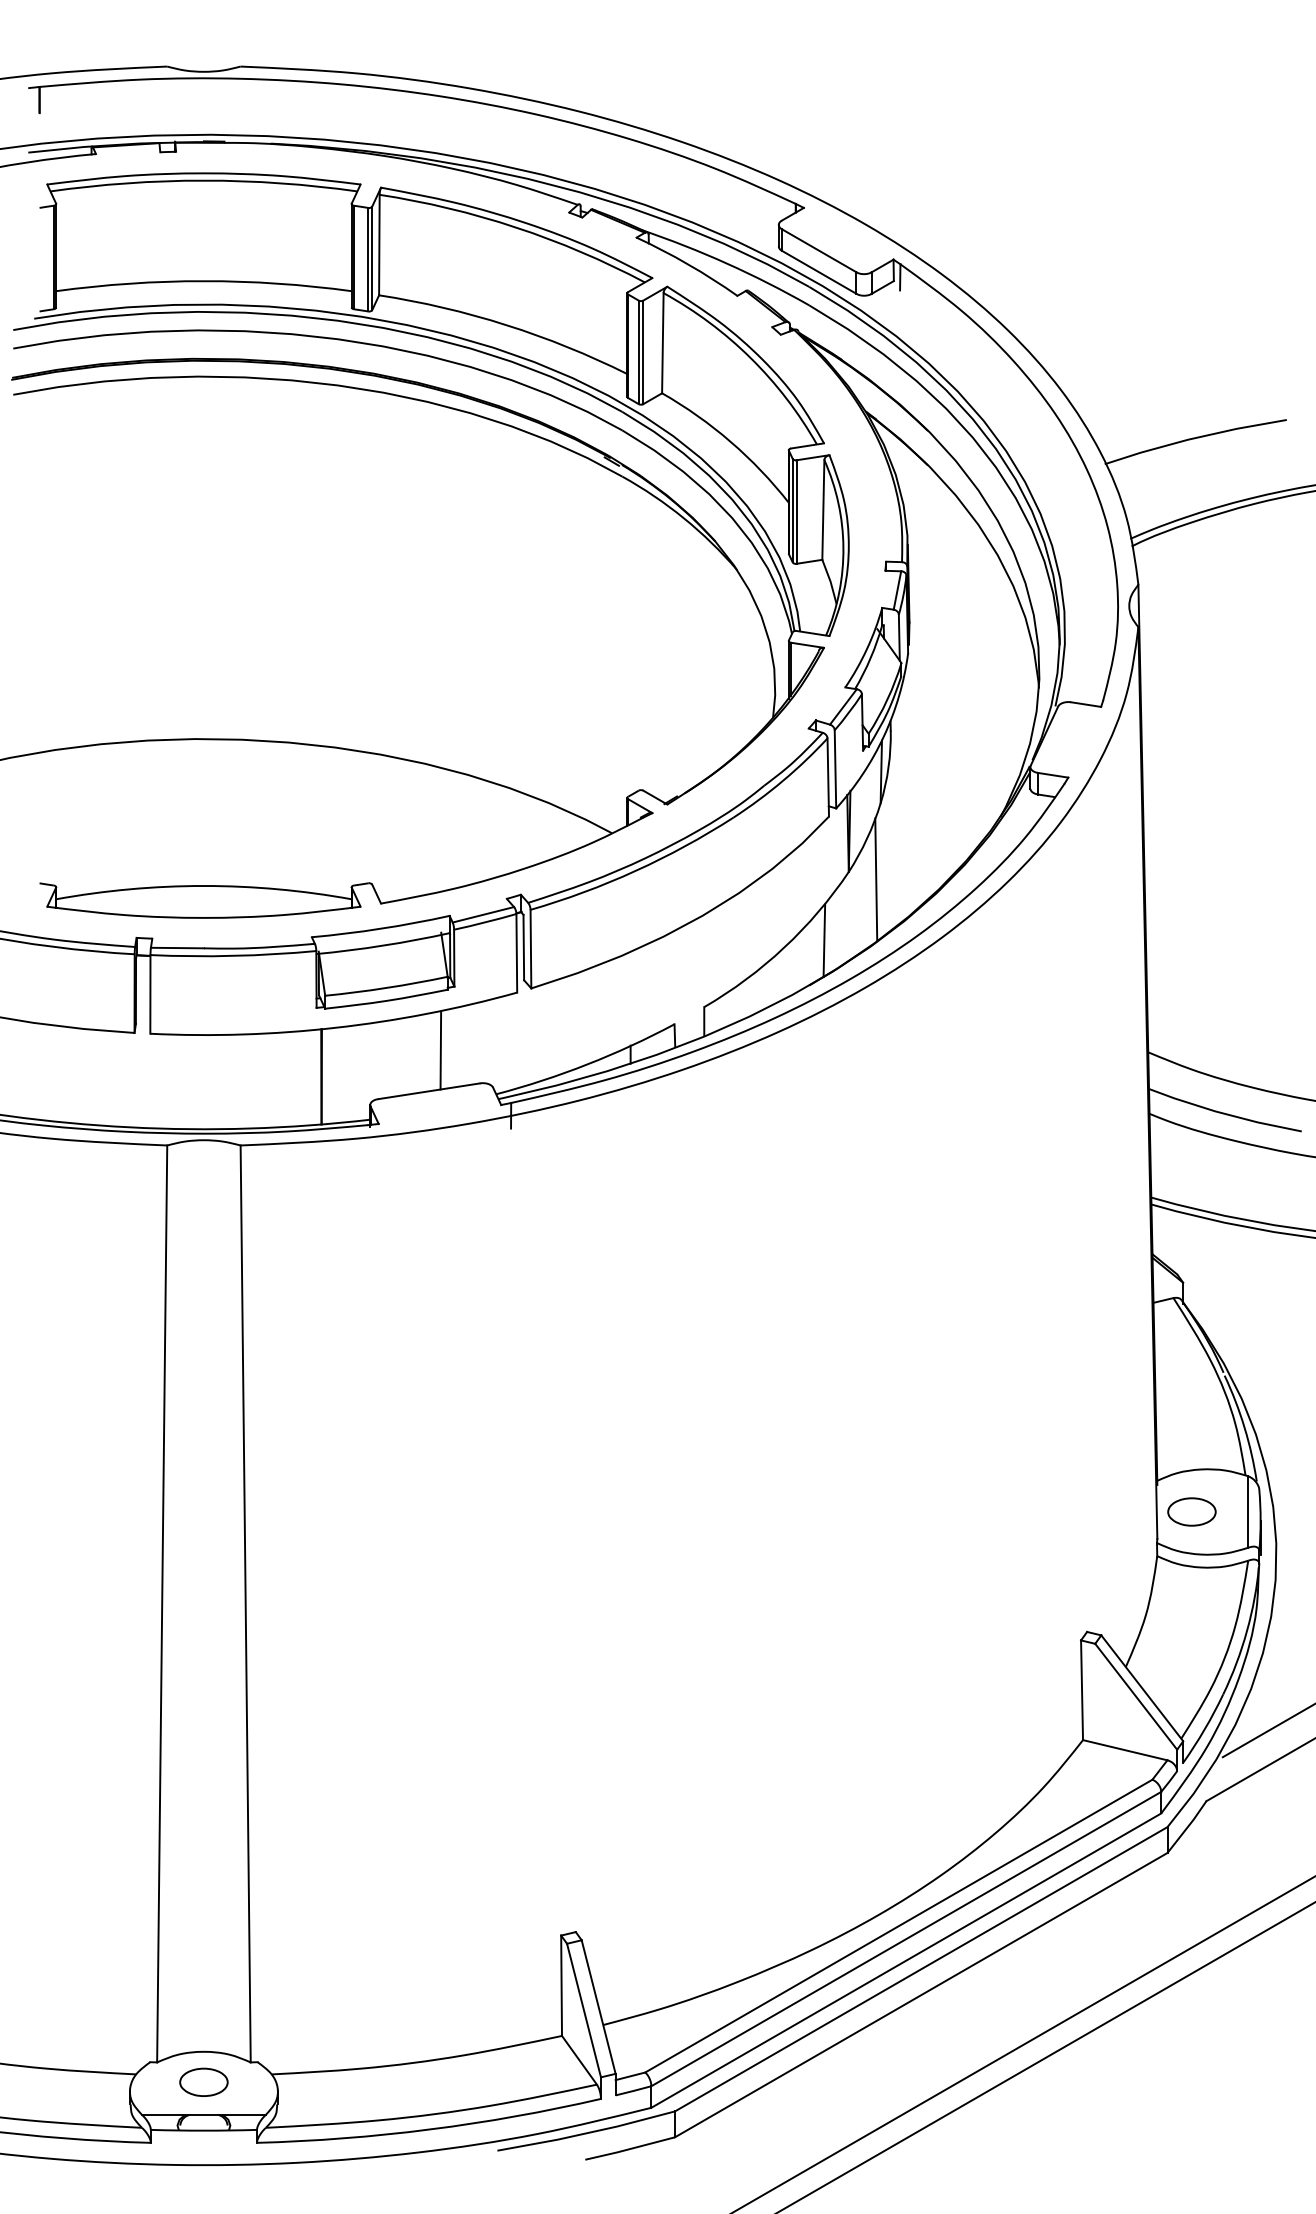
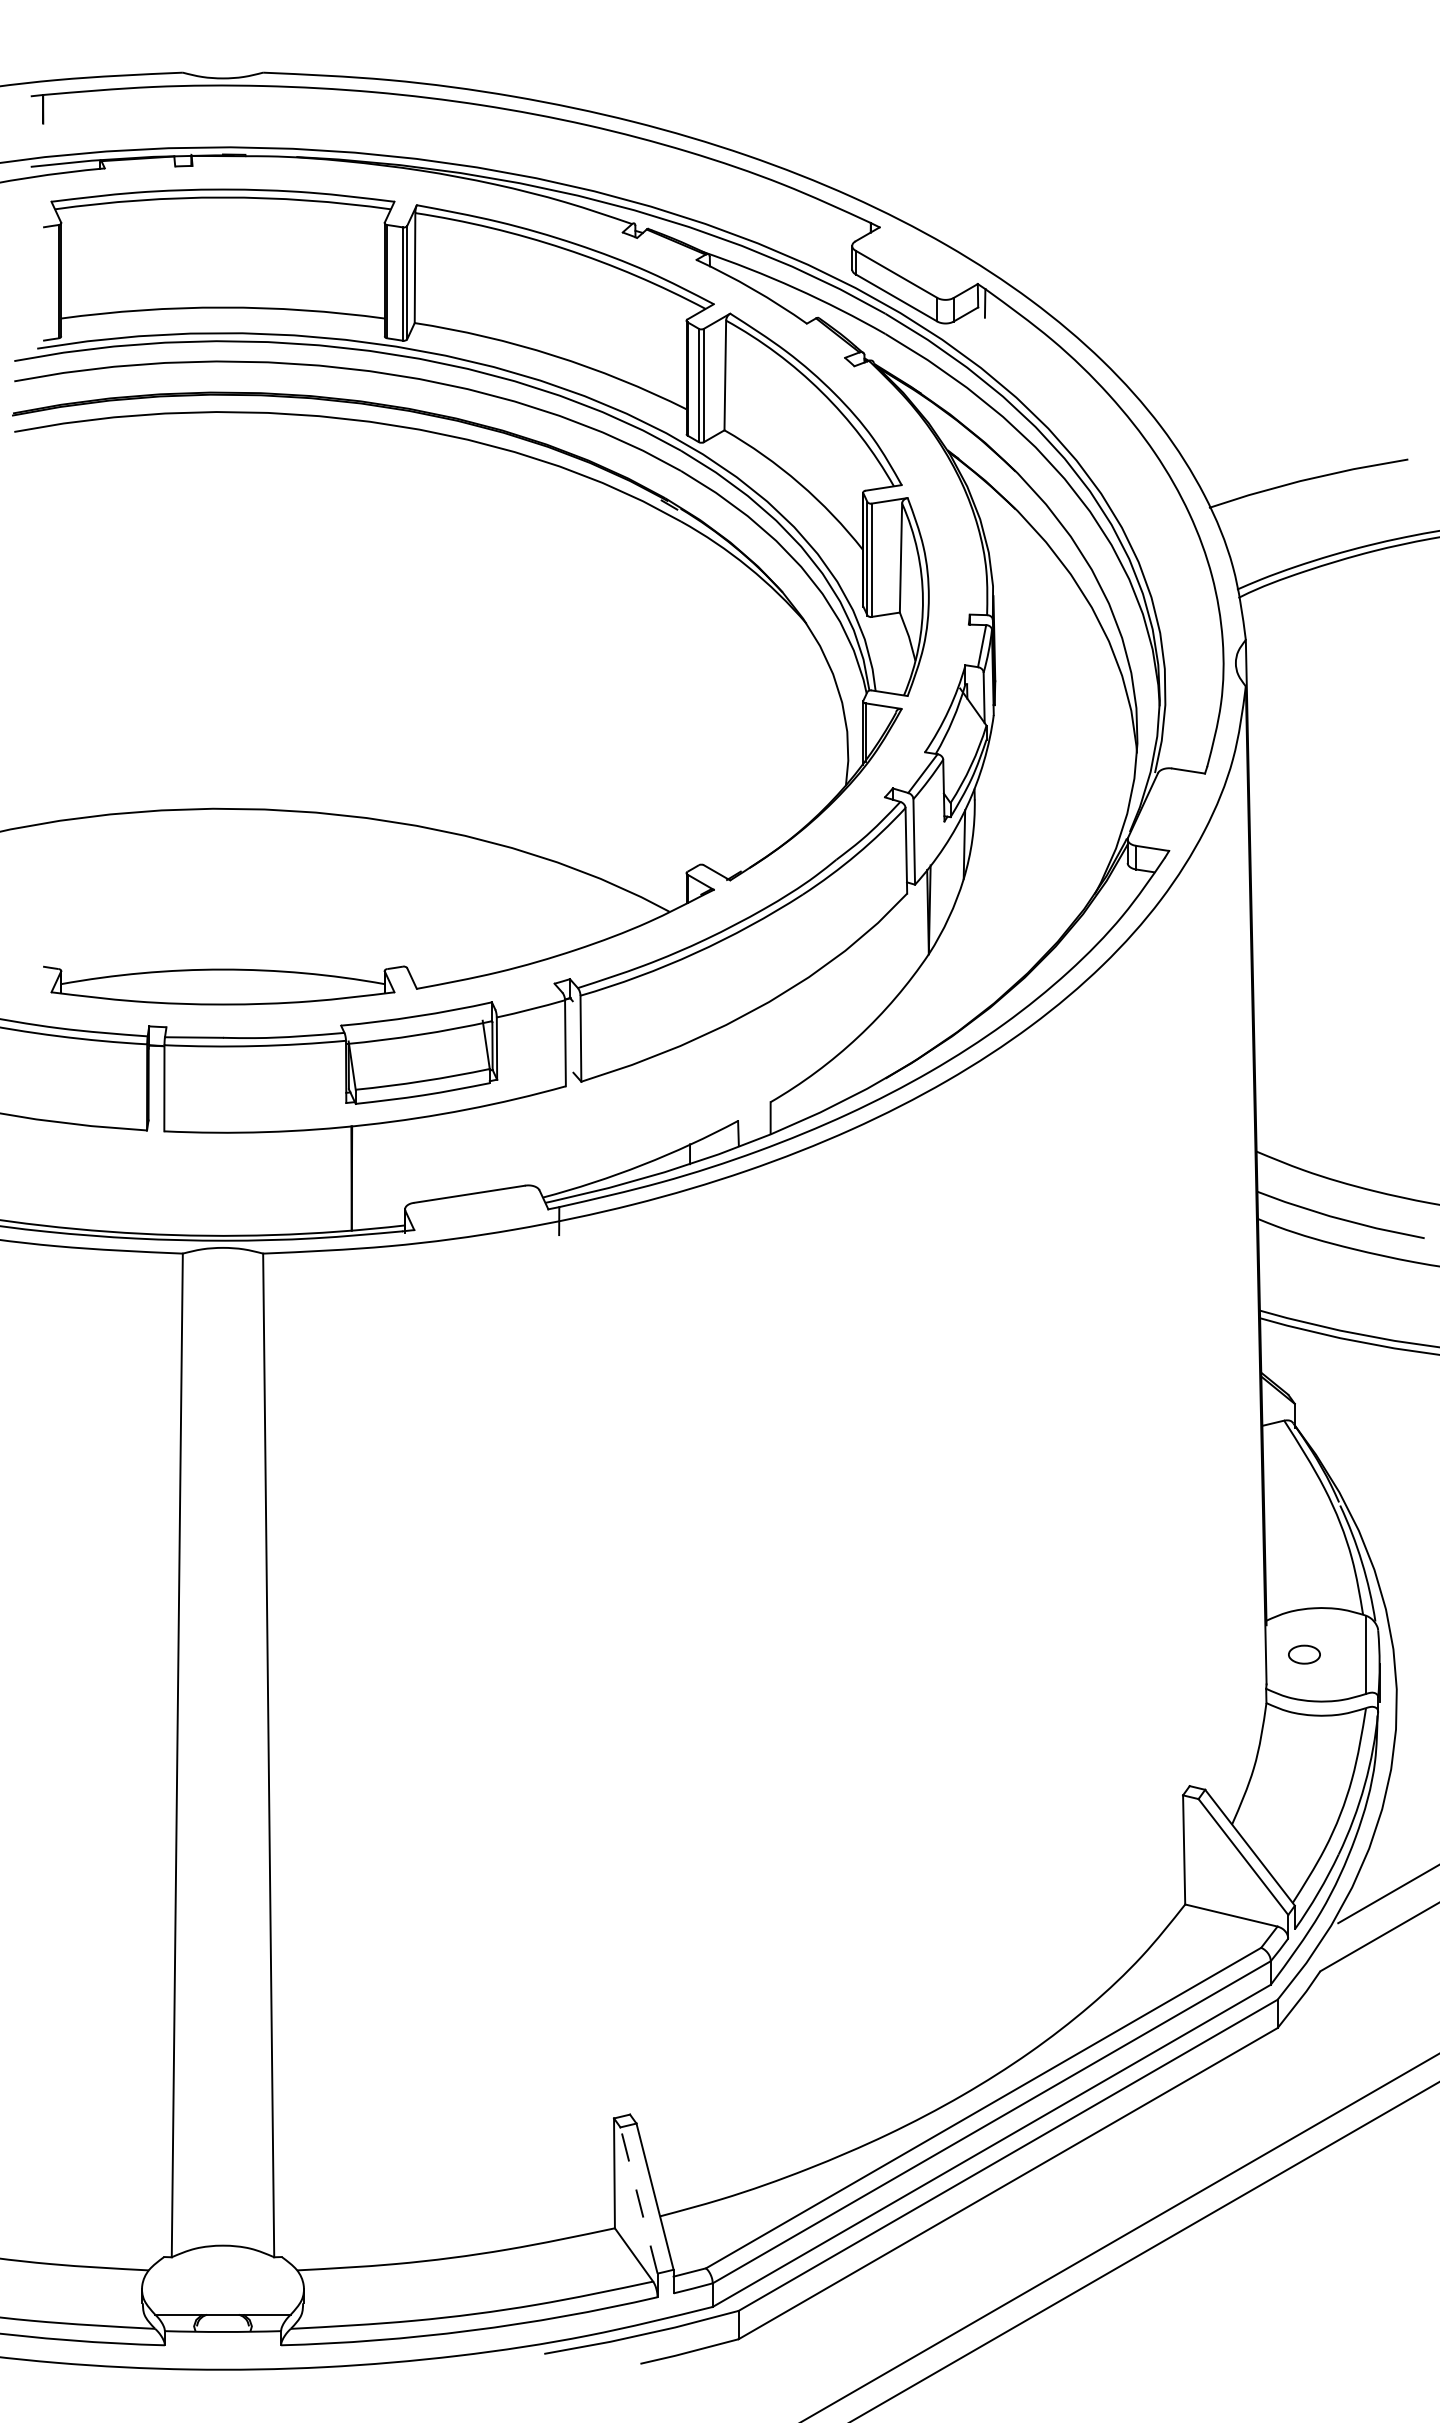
line: (875, 878) -> (958, 961), removed
line: (483, 914) -> (528, 1000), removed
line: (823, 940) -> (901, 1029), removed
line: (523, 947) -> (572, 1036), removed
line: (440, 1050) -> (481, 1149), removed
part: (1191, 1511) -> (1304, 1654), size x0.6
line: (583, 2010) -> (638, 2200), solid -> dashed
part: (203, 2081) -> (222, 2278), removed

